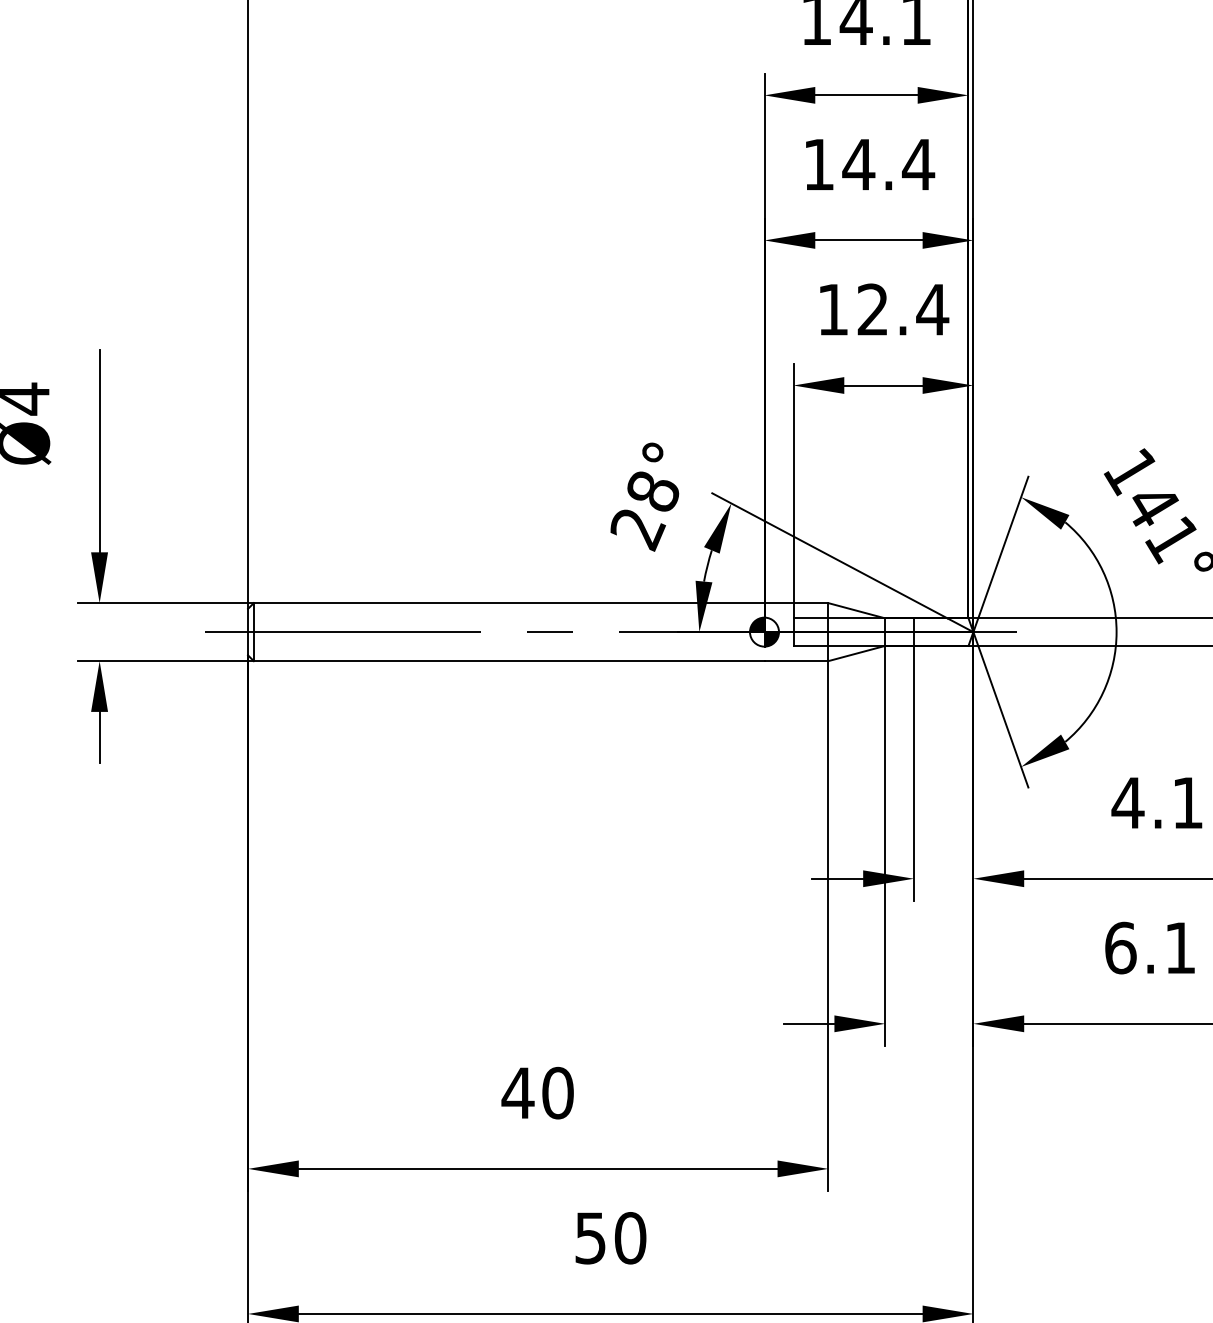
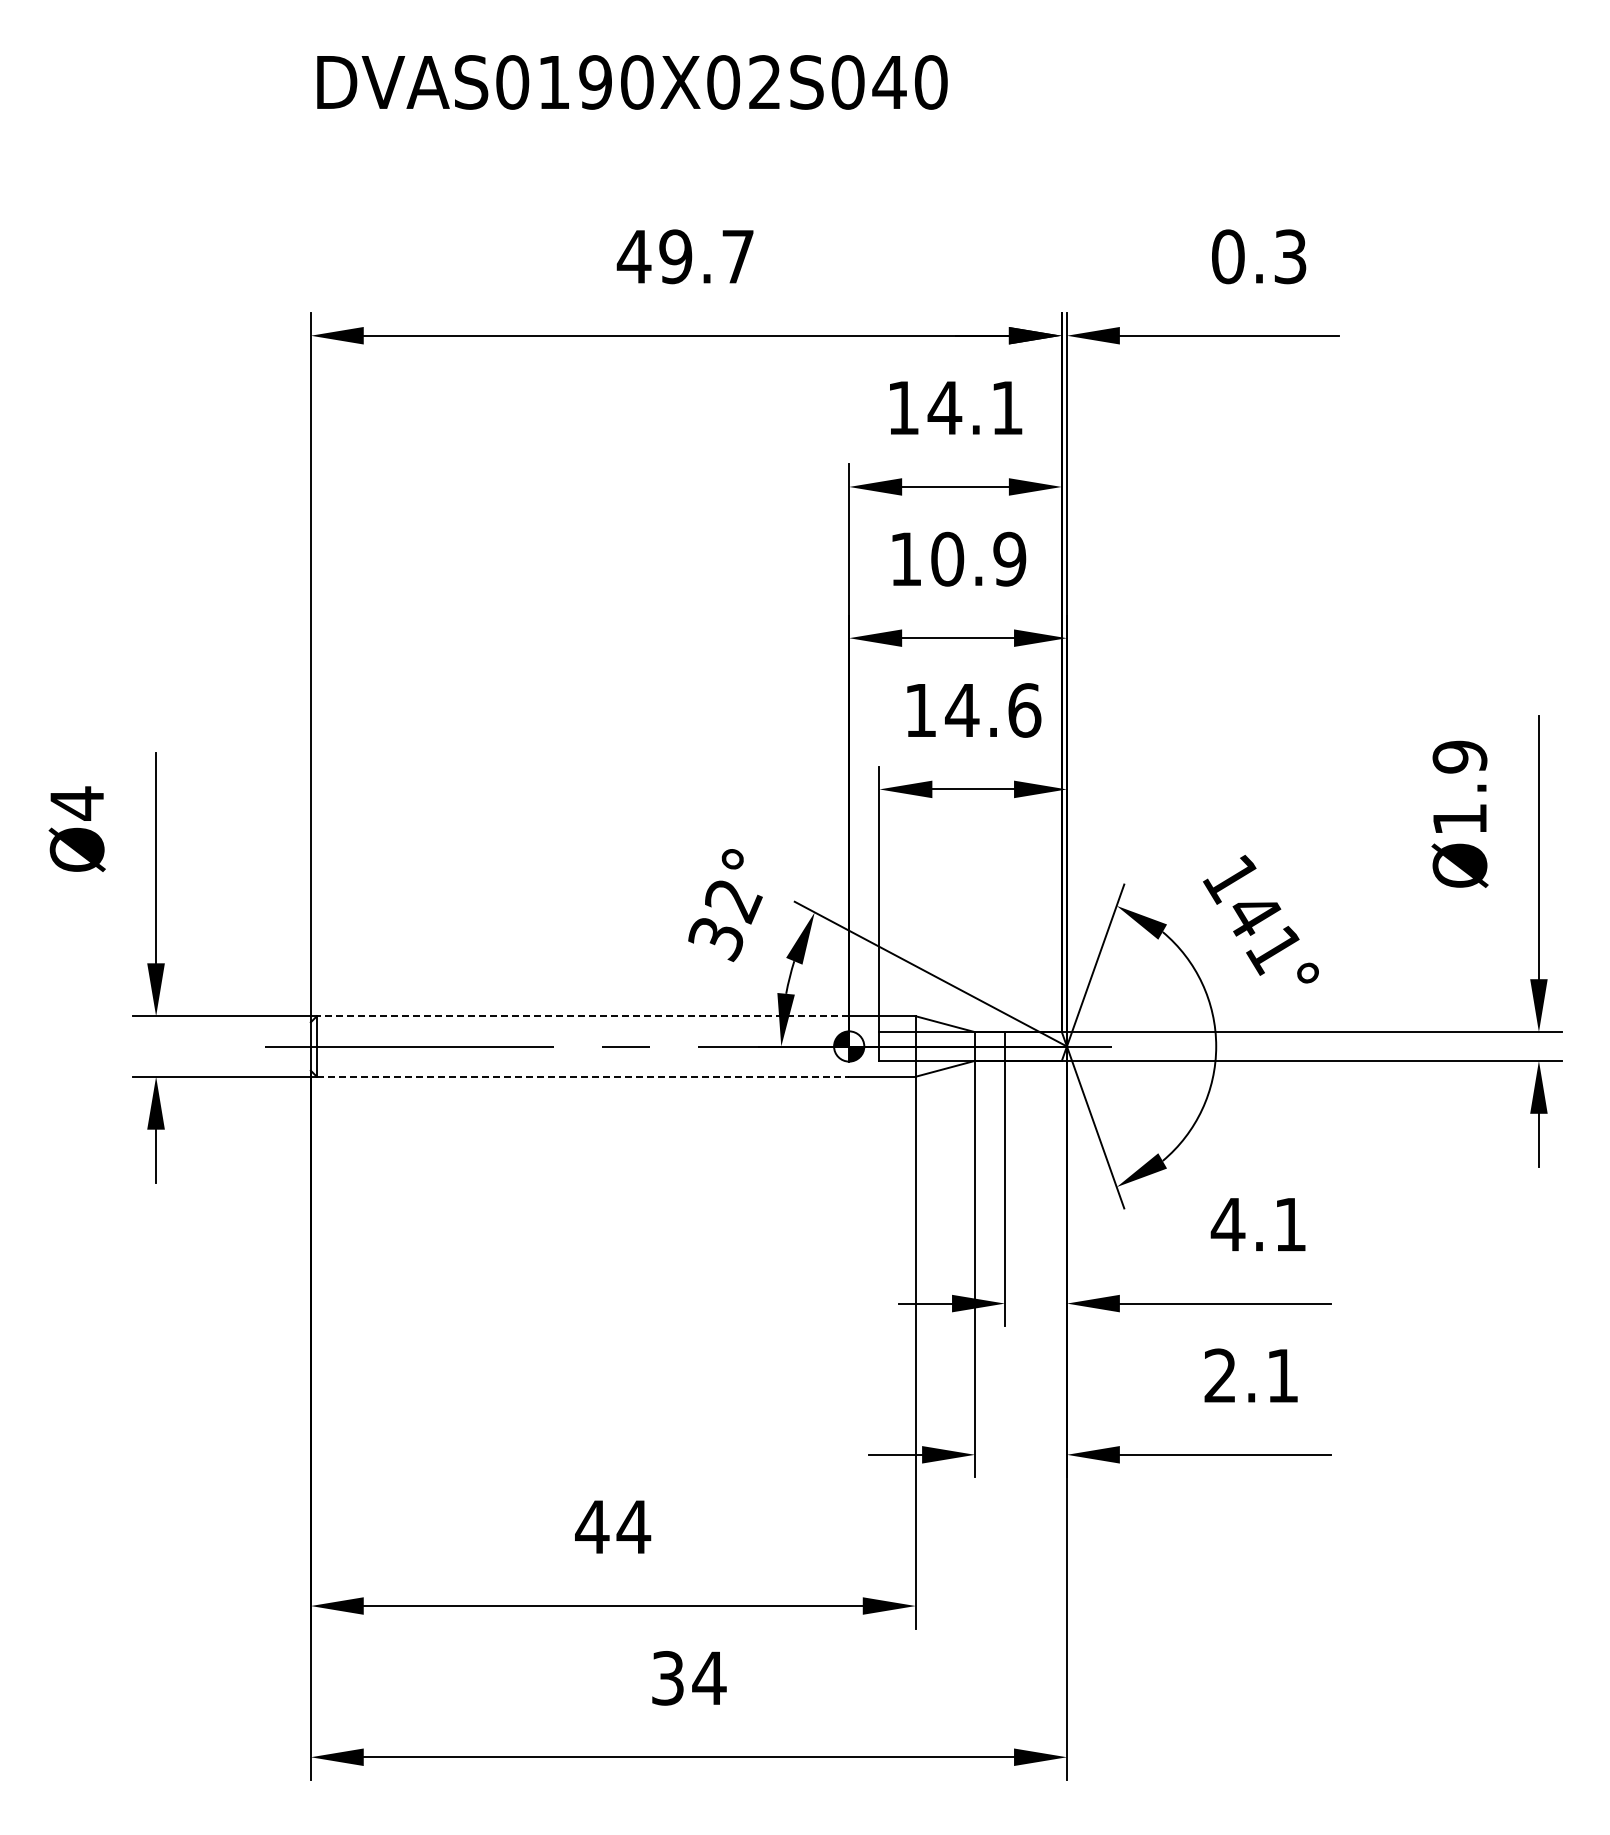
text: (888, 163) -> (978, 558), 14.4 -> 10.9
text: (902, 309) -> (993, 710), 12.4 -> 14.6
text: (645, 511) -> (725, 920), 28° -> 32°
line: (508, 603) -> (582, 1016), solid -> dashed
line: (509, 660) -> (583, 1076), solid -> dashed
text: (1120, 947) -> (1220, 1375), 6.1 -> 2.1
text: (557, 1092) -> (633, 1526), 40 -> 44
text: (611, 1238) -> (689, 1678), 50 -> 34

